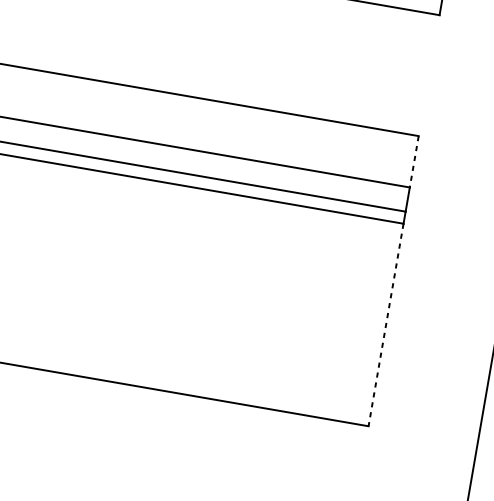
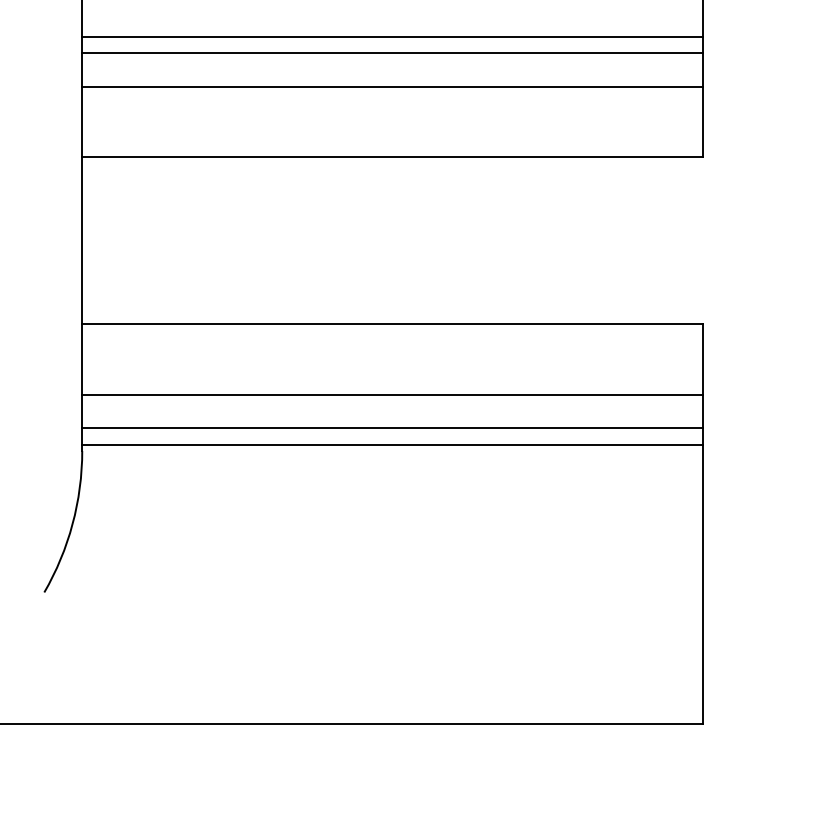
line: (414, 161) -> (703, 359), dashed -> solid
line: (386, 325) -> (703, 584), dashed -> solid

